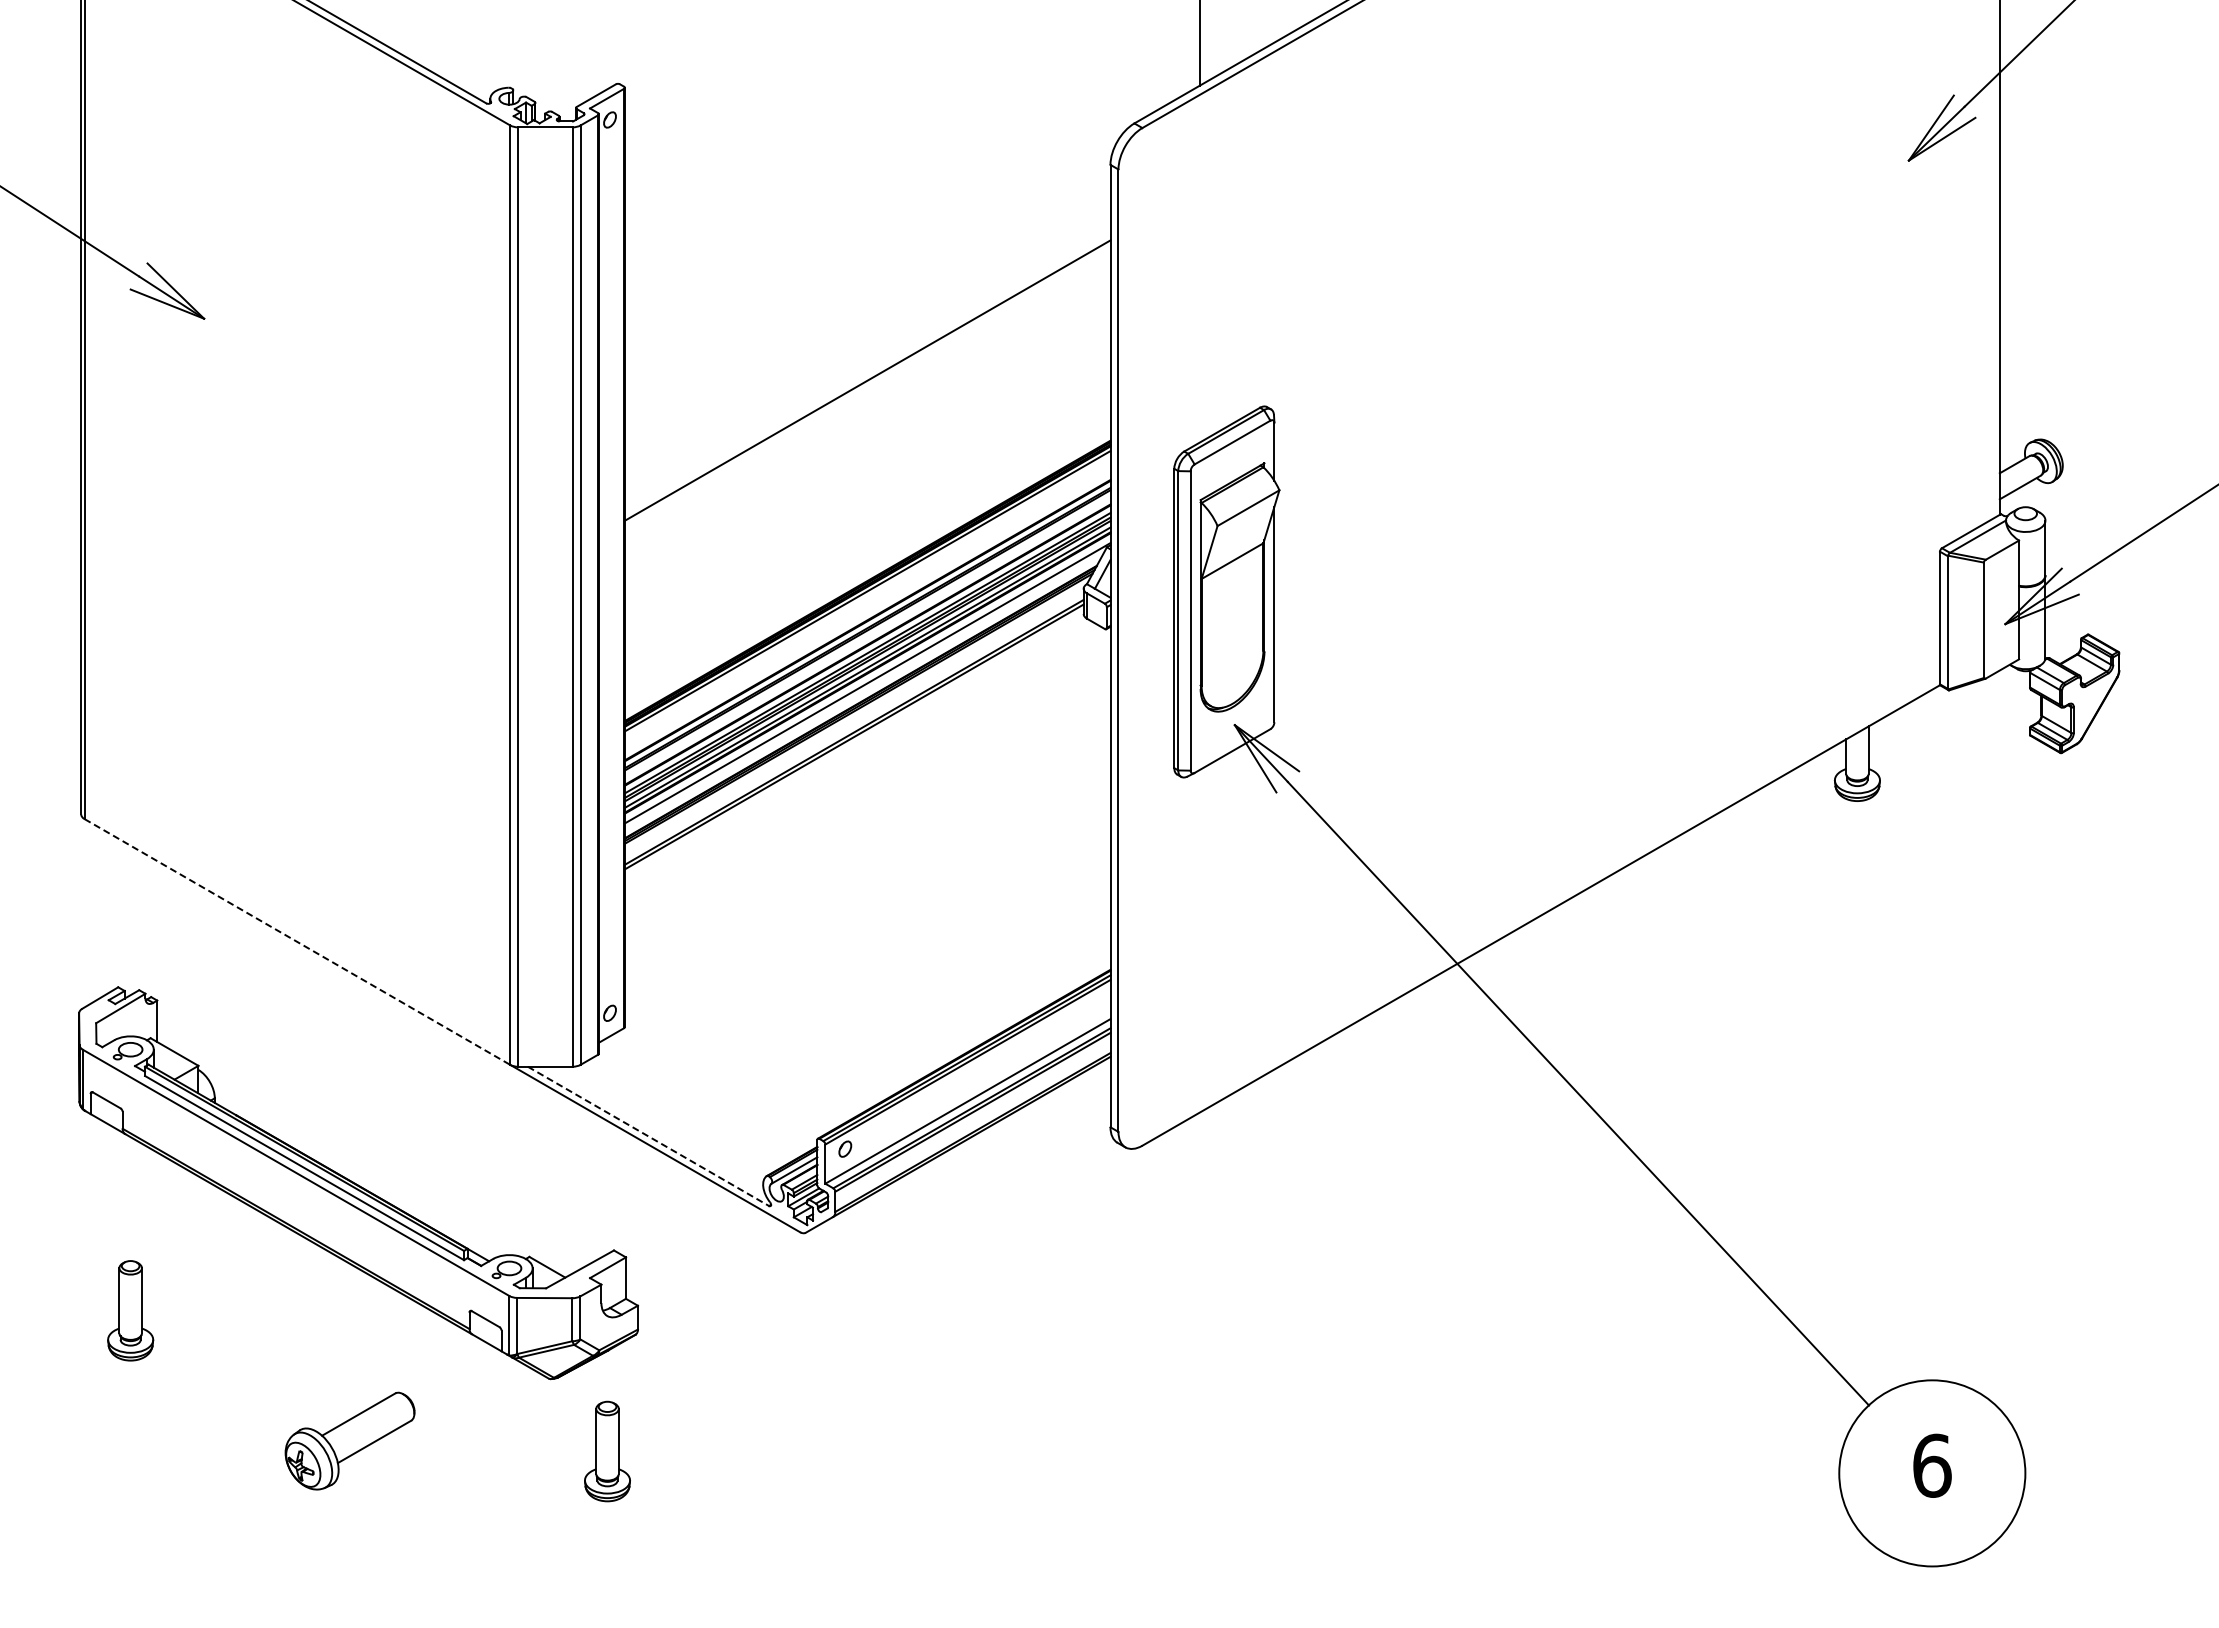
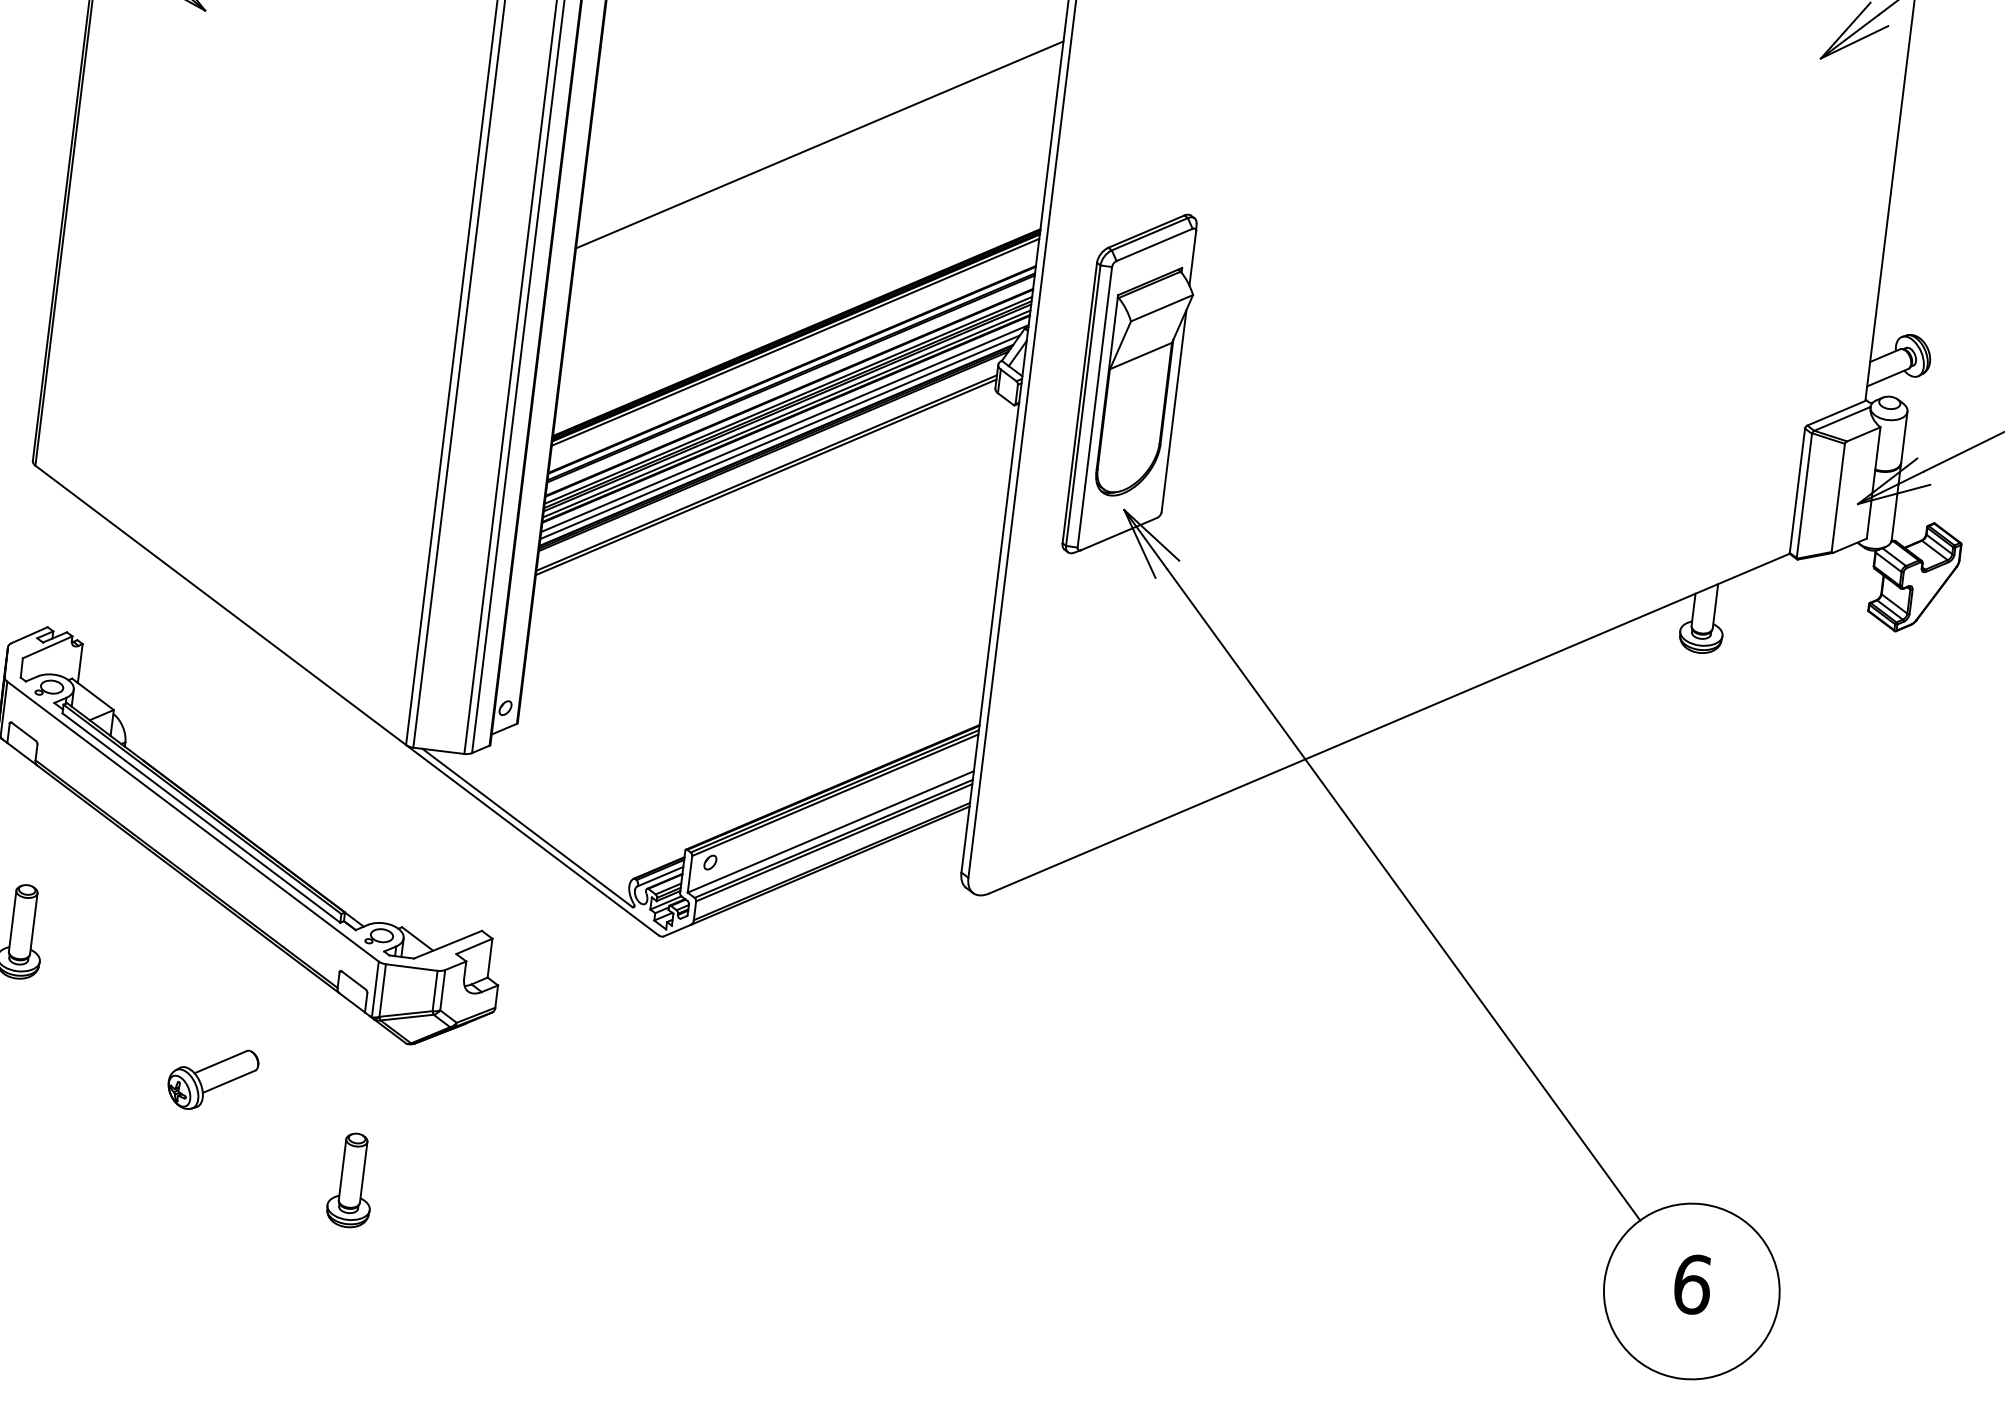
line: (863, 693) -> (779, 437), added
line: (297, 941) -> (220, 604), dashed -> solid
line: (648, 1136) -> (527, 828), dashed -> solid
part: (350, 1440) -> (213, 1078), size x0.71
part: (607, 1451) -> (351, 1180), moved

